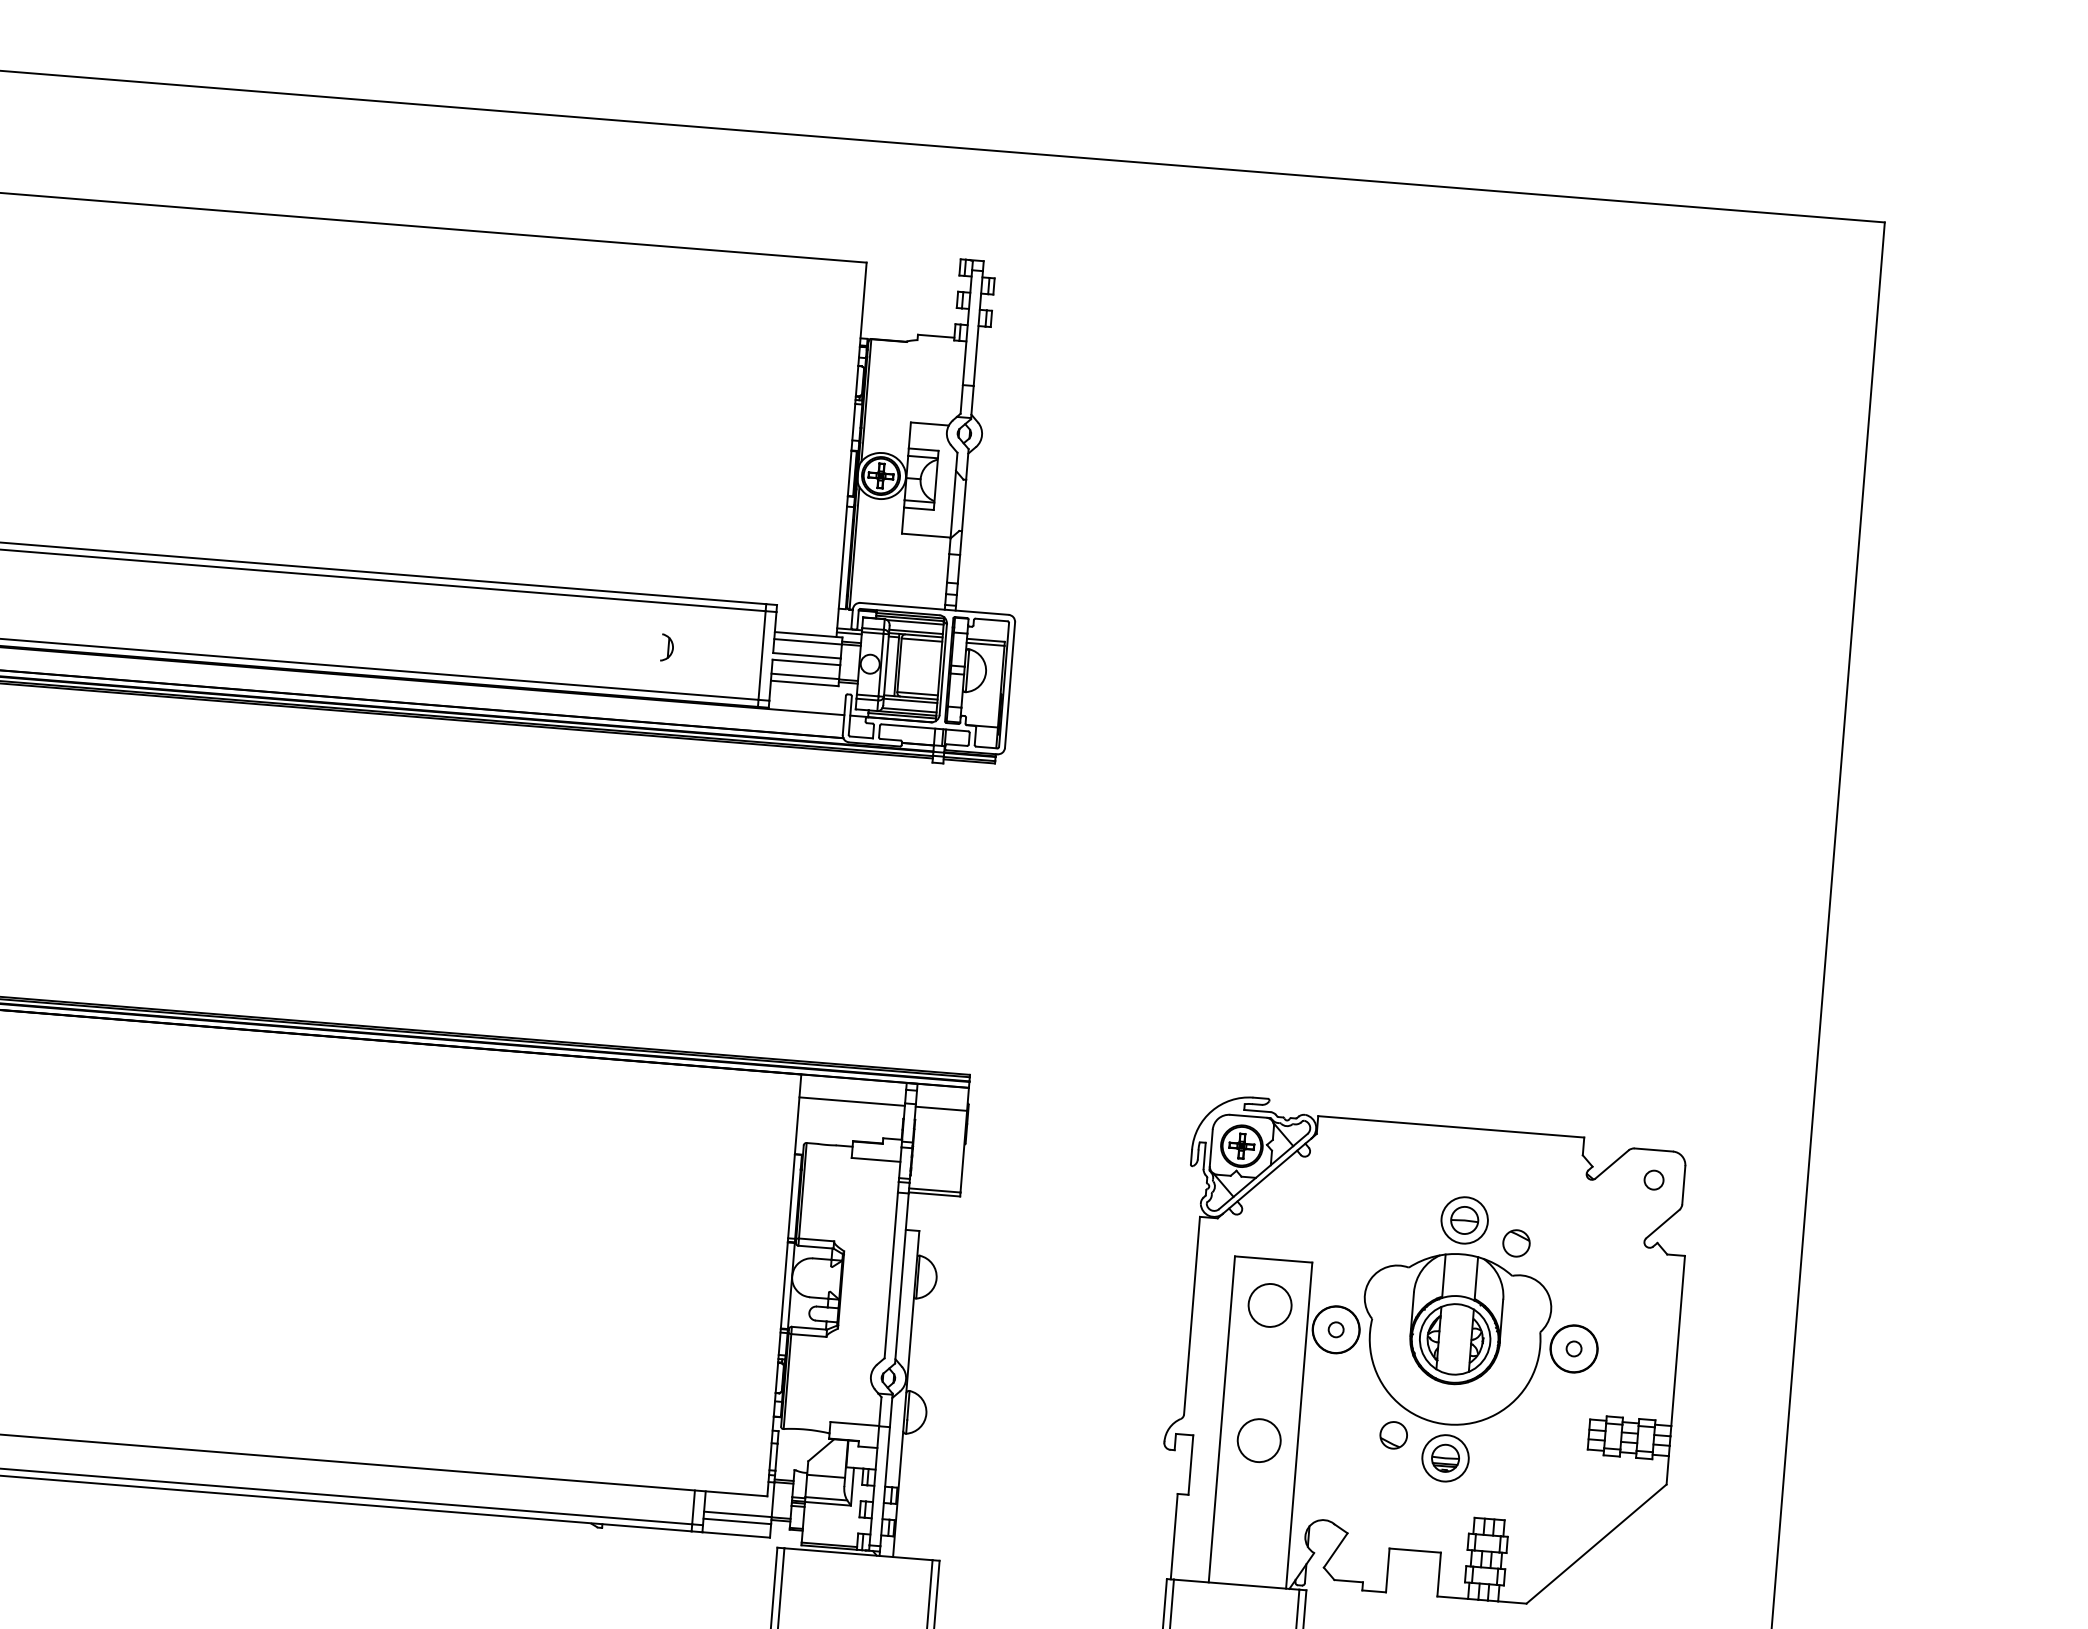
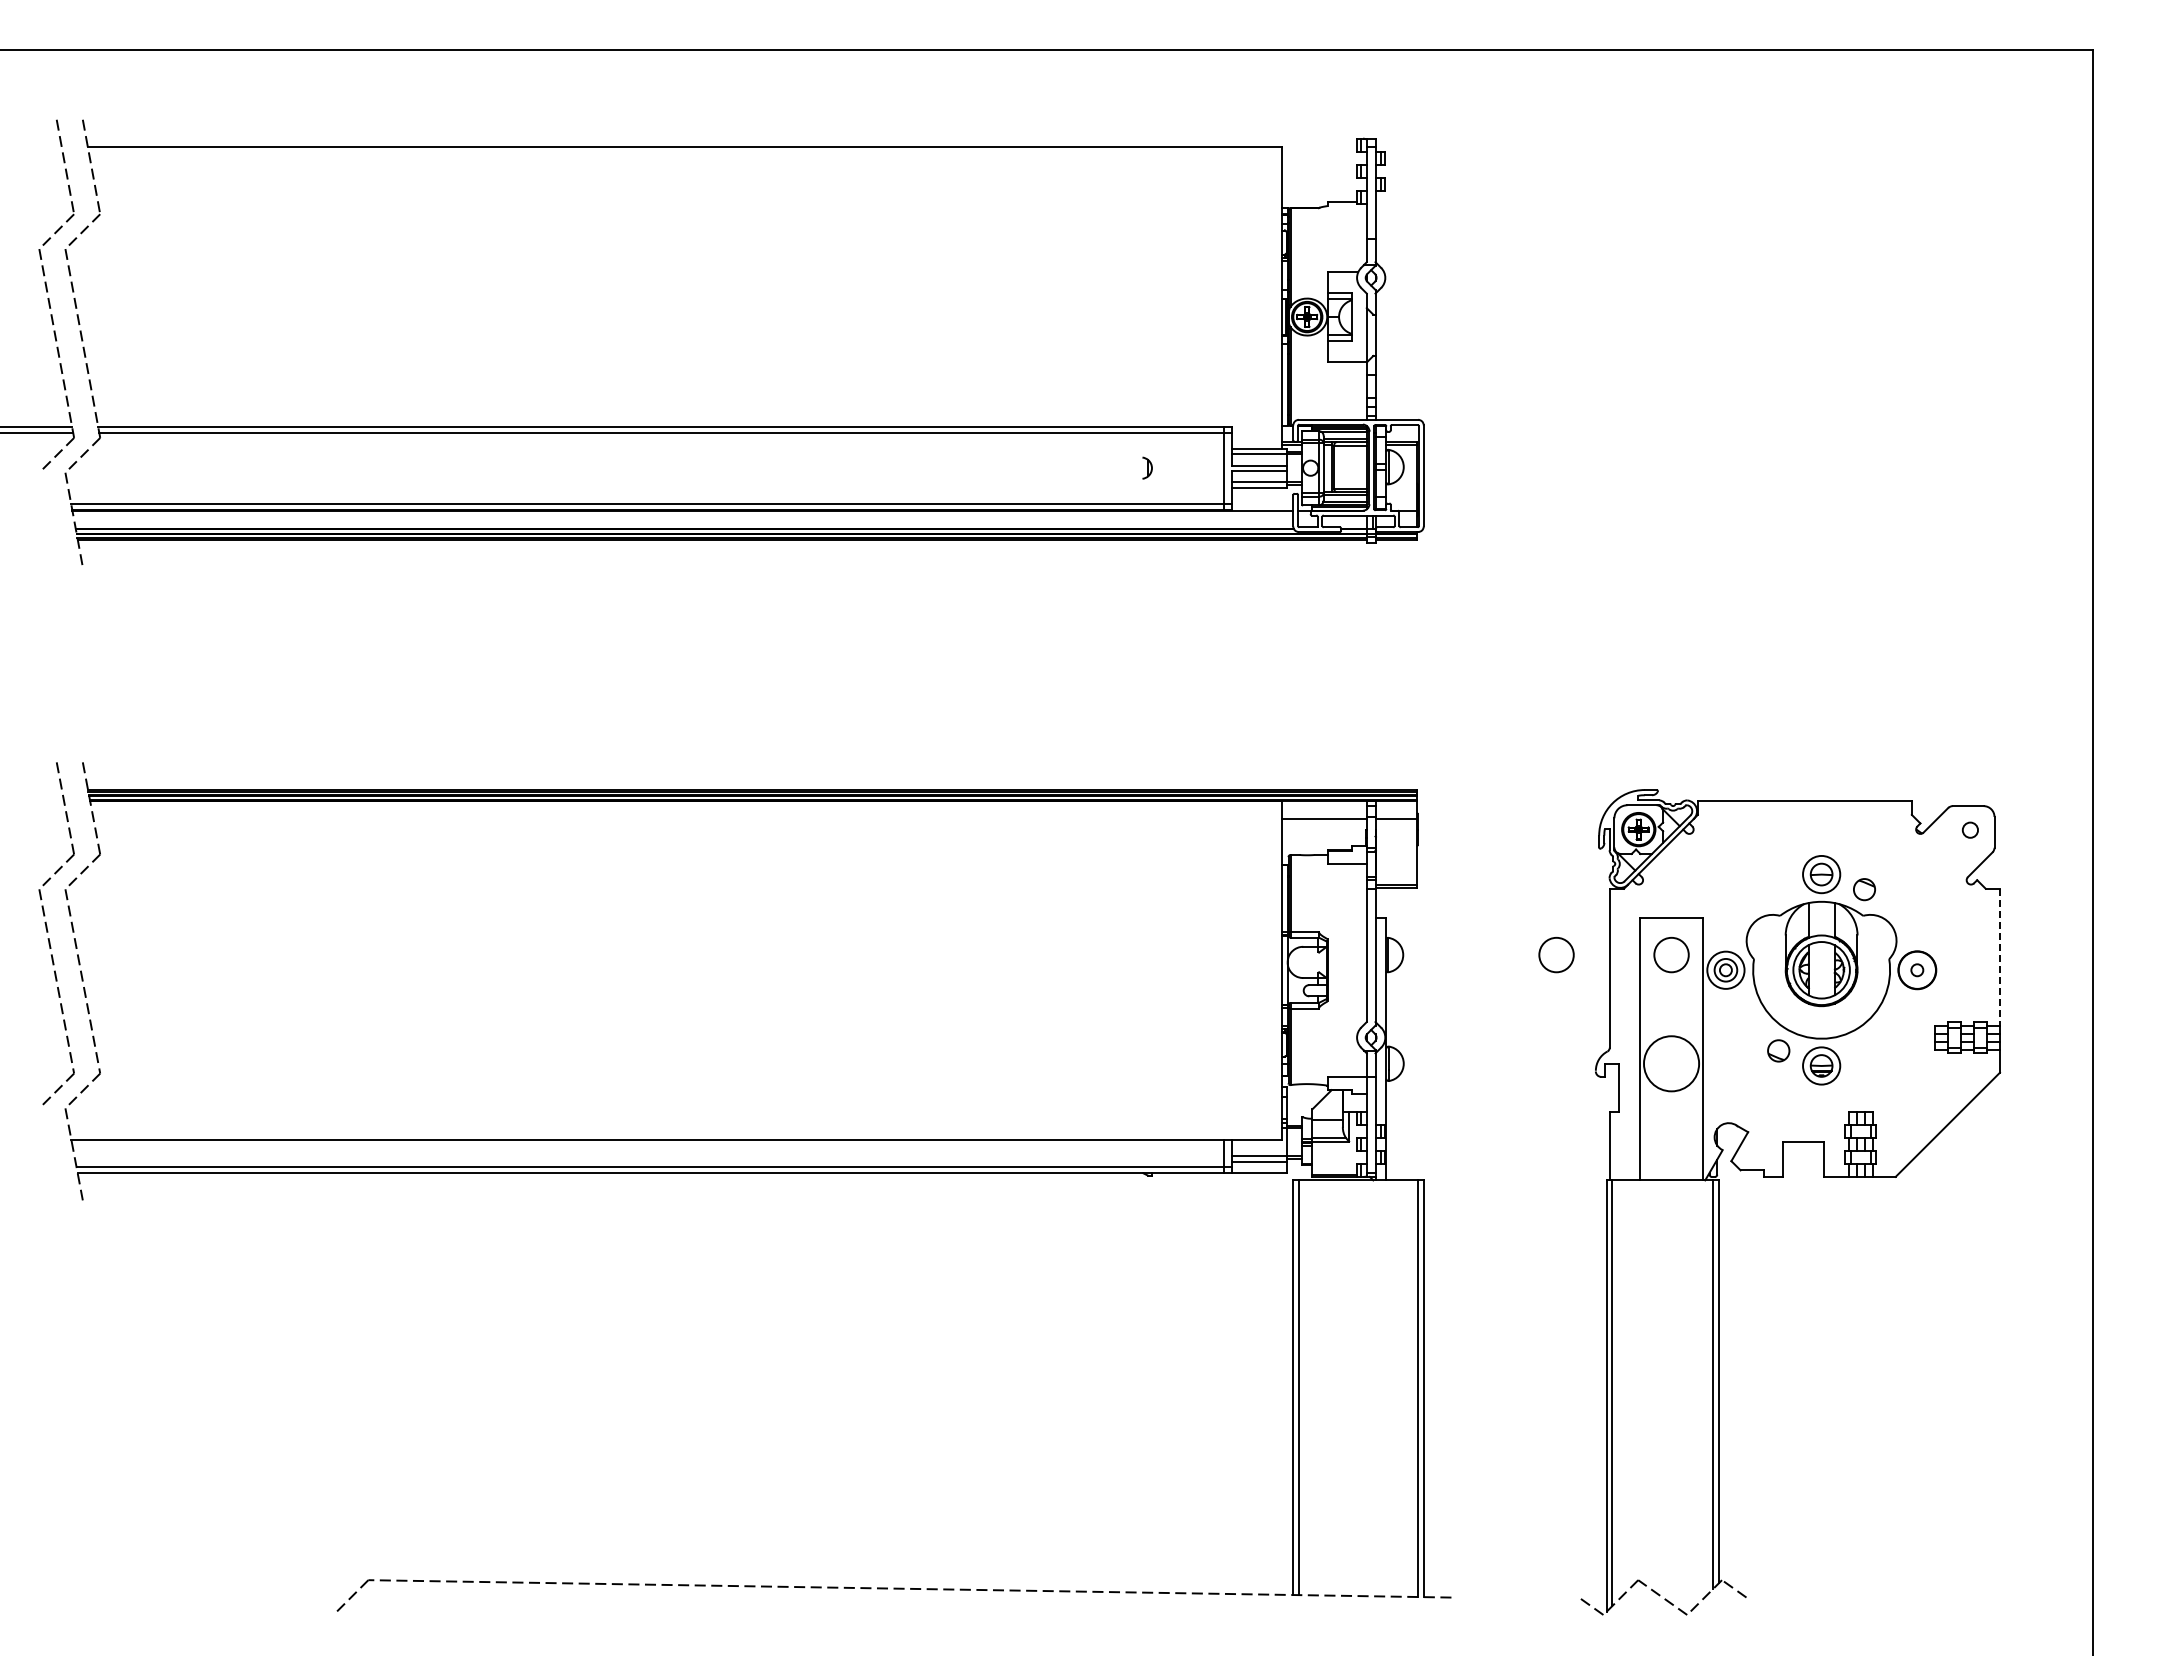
circle: (1127, 1293) -> (1556, 954), added
circle: (1335, 1330) -> (1725, 970), size x0.6
line: (1677, 1341) -> (1999, 957), solid -> dashed
circle: (1259, 1440) -> (1671, 1063), size x1.6

